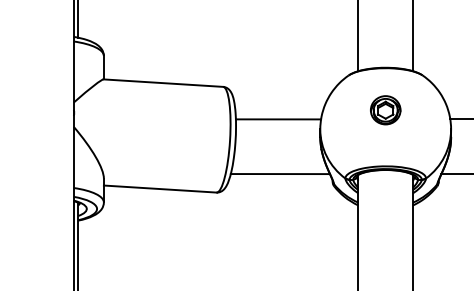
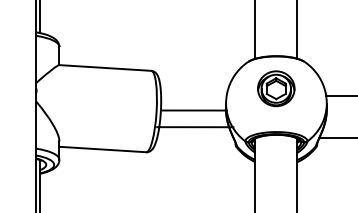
part: (385, 110) -> (276, 89), size x1.6
line: (278, 119) -> (193, 110), moved
line: (279, 174) -> (194, 127), moved

